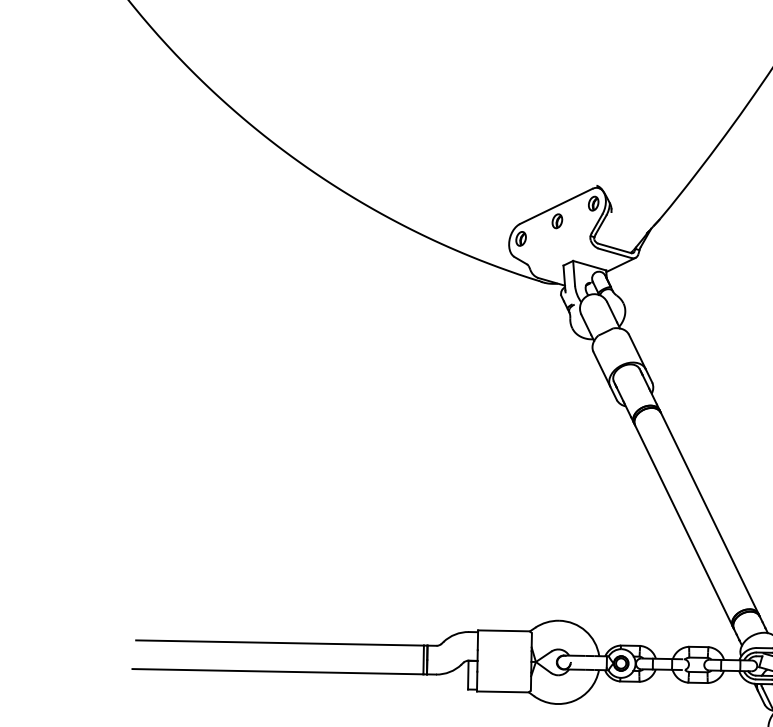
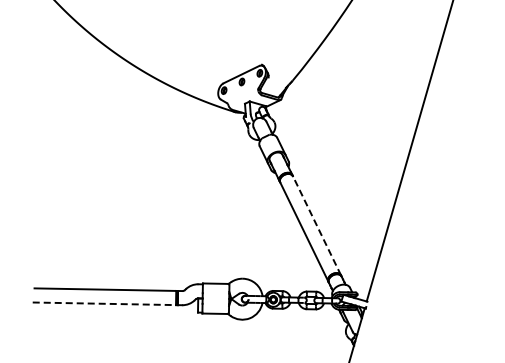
line: (708, 512) -> (316, 225), solid -> dashed
line: (278, 671) -> (104, 303), solid -> dashed

